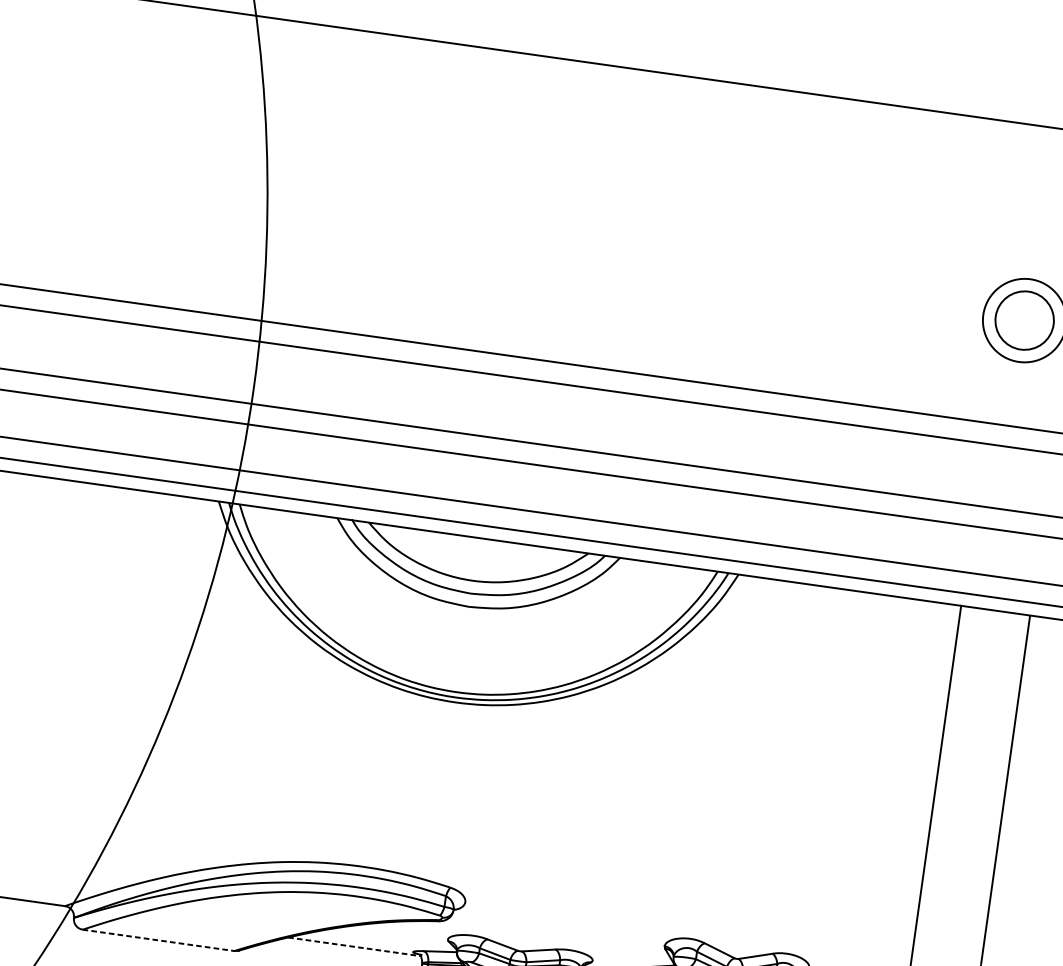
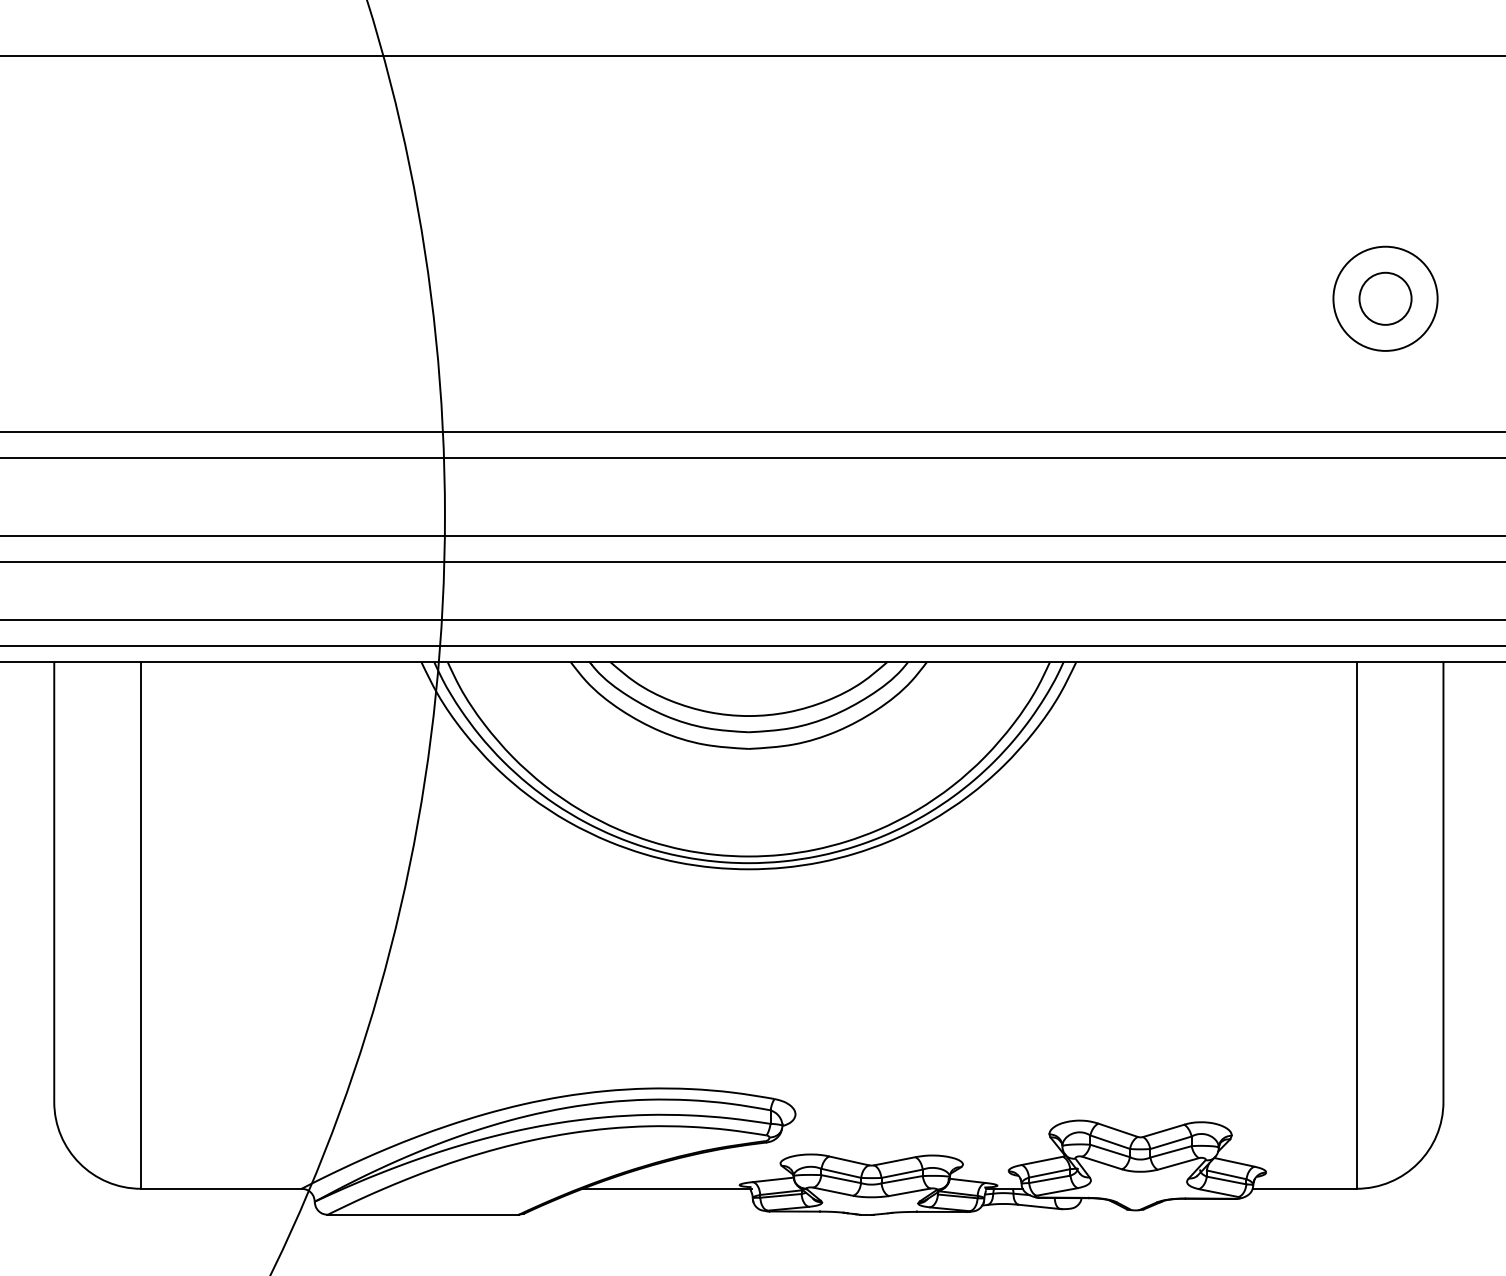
circle: (1024, 320) -> (1385, 298), size x0.71
line: (158, 940) -> (423, 1214), dashed -> solid
line: (355, 946) -> (667, 1188), dashed -> solid

